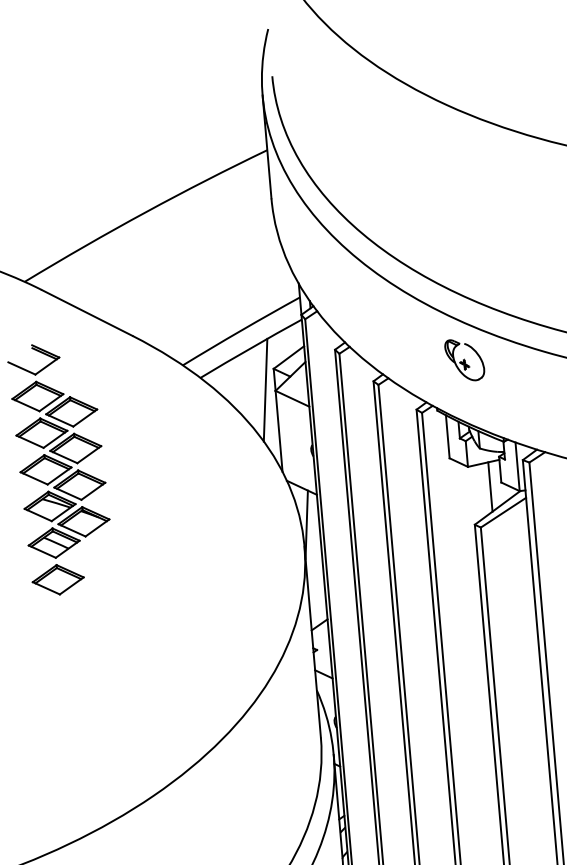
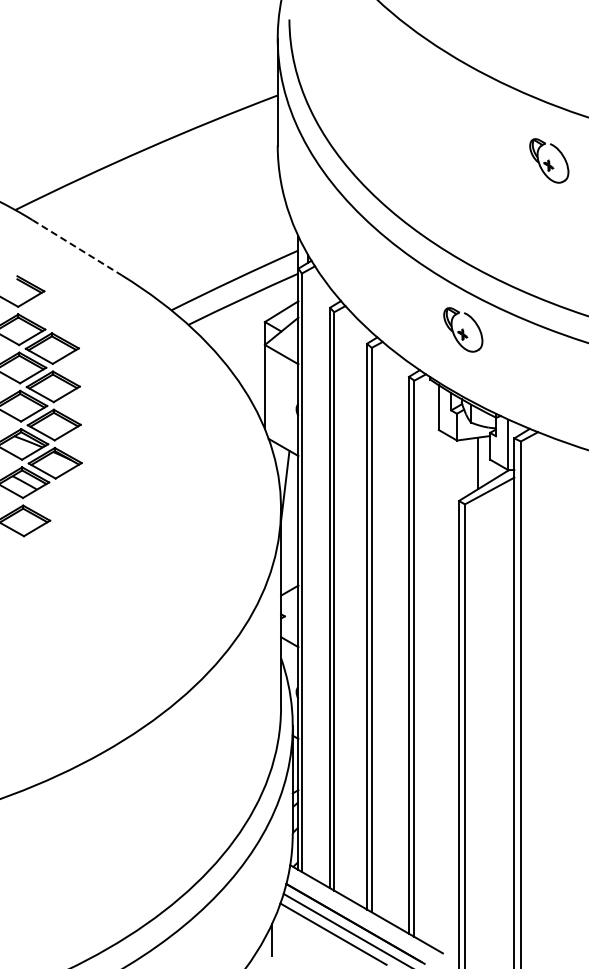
part: (533, 190) -> (549, 160), added
line: (87, 312) -> (77, 247), solid -> dashed
line: (265, 390) -> (254, 343), removed

